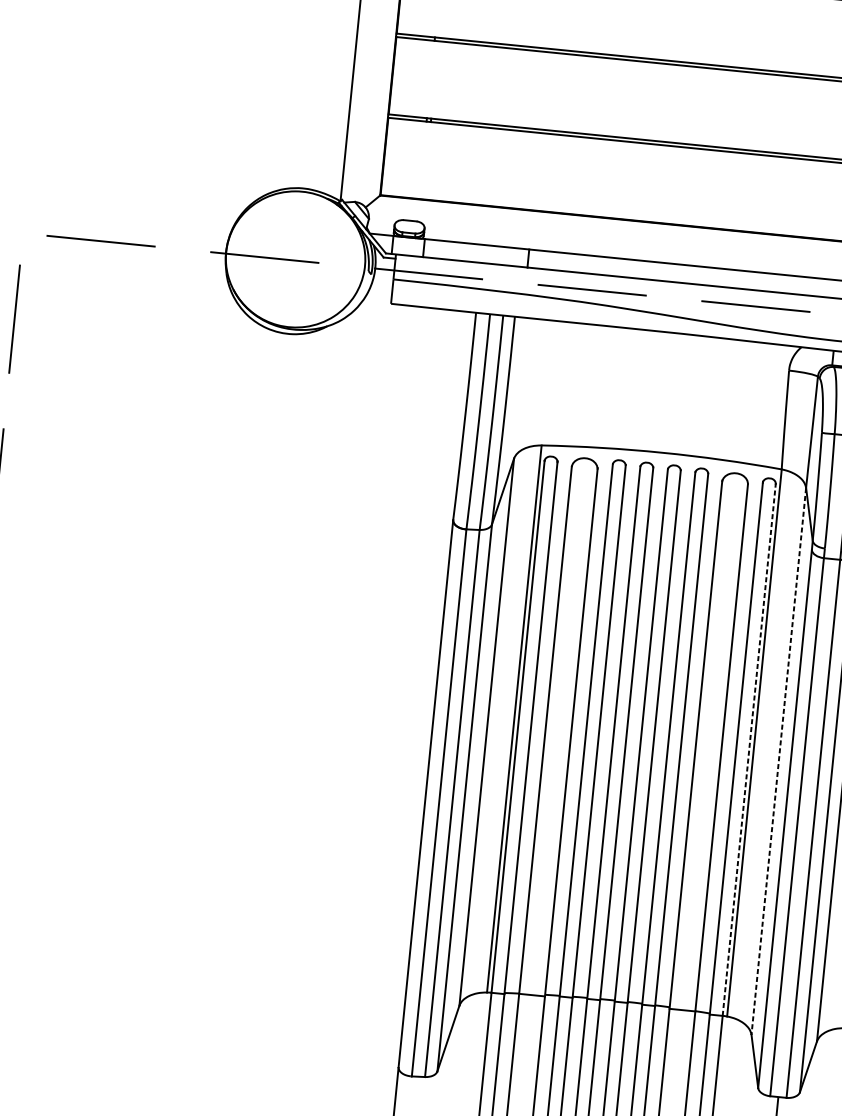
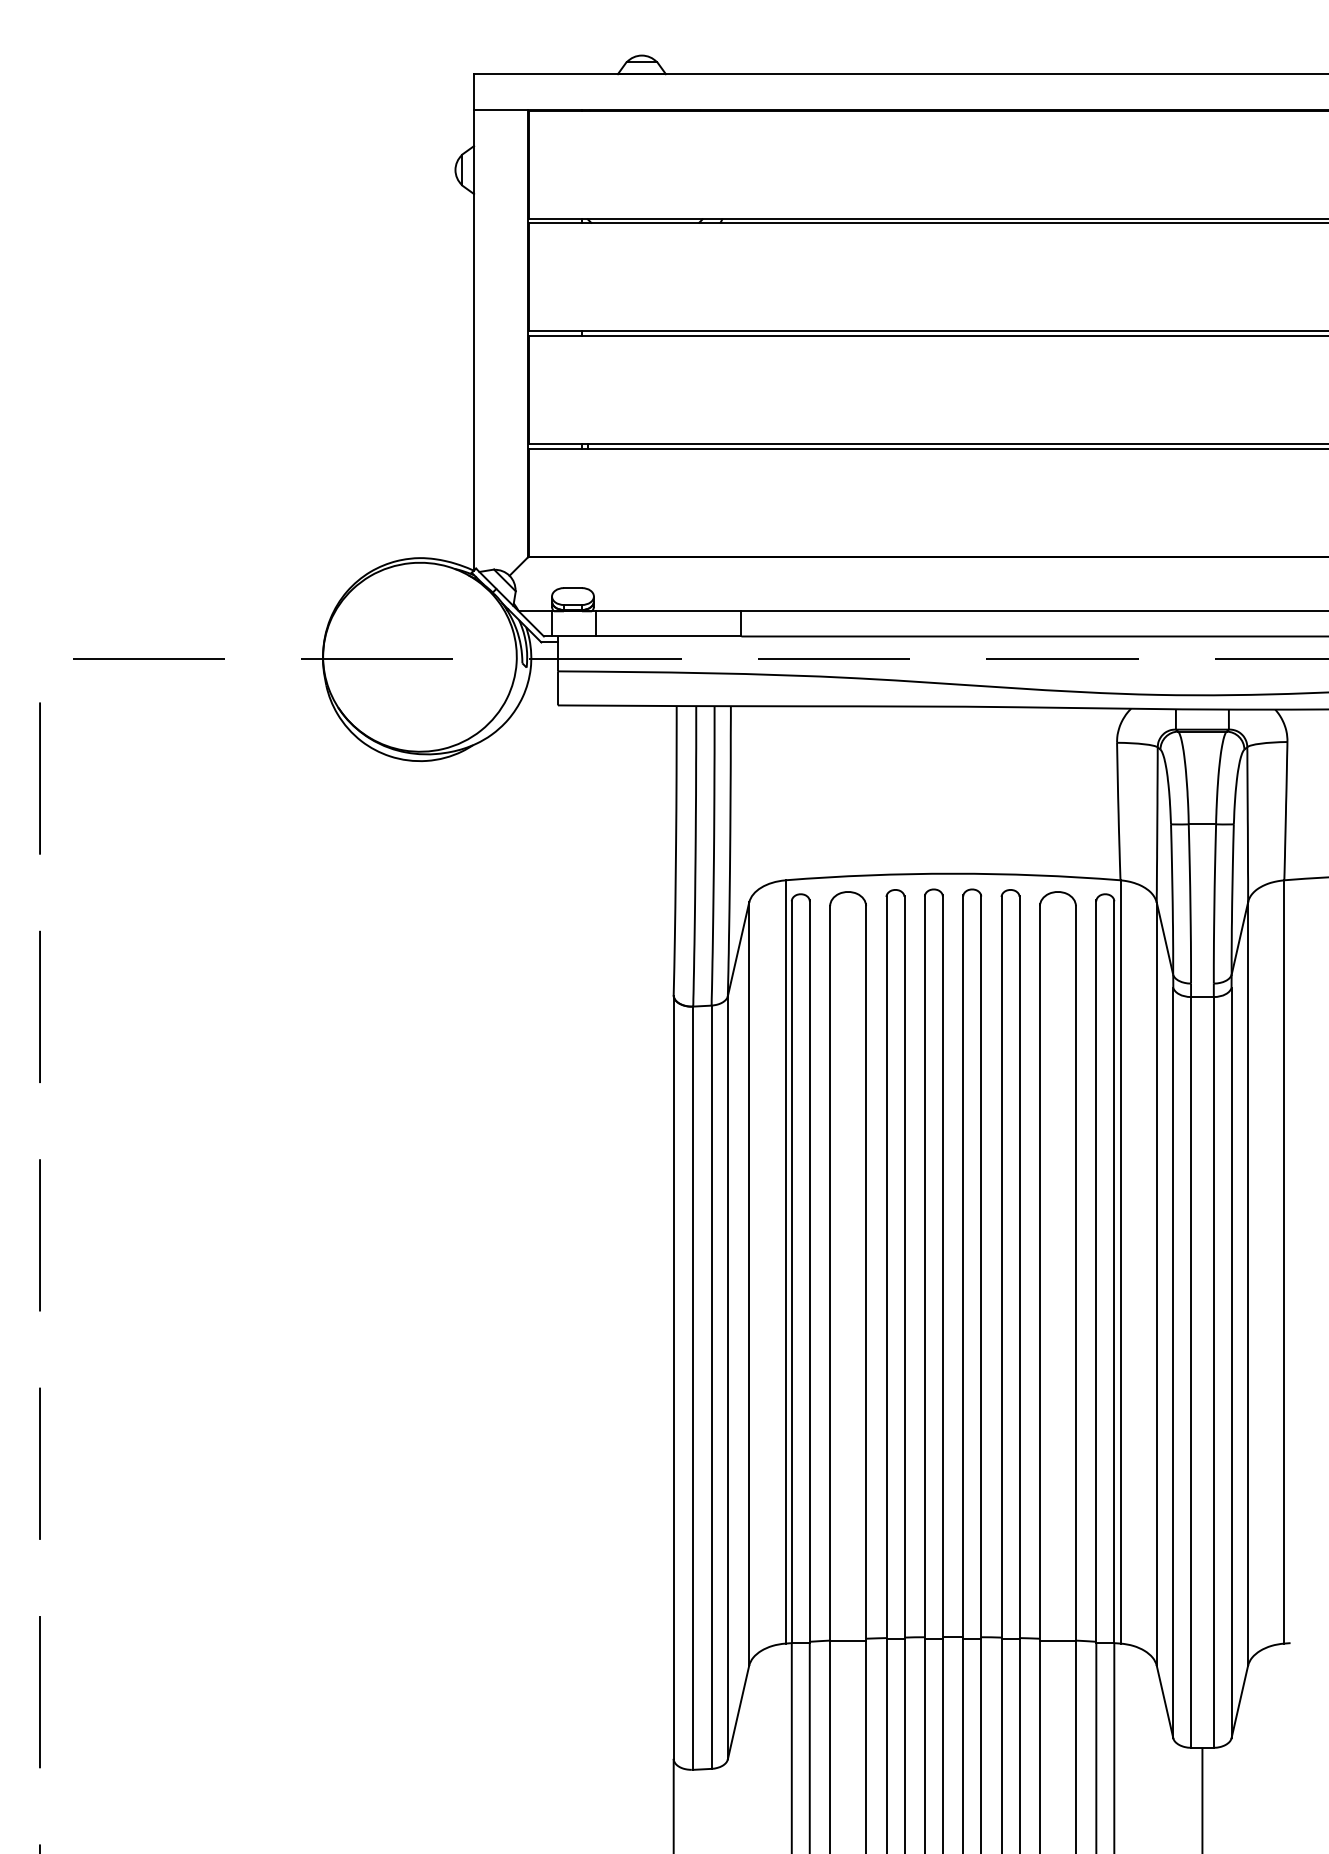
line: (749, 749) -> (1114, 1271), dashed -> solid
line: (778, 761) -> (1156, 1284), dashed -> solid

